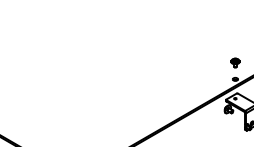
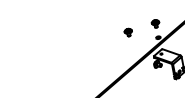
part: (202, 66) -> (128, 32), added

